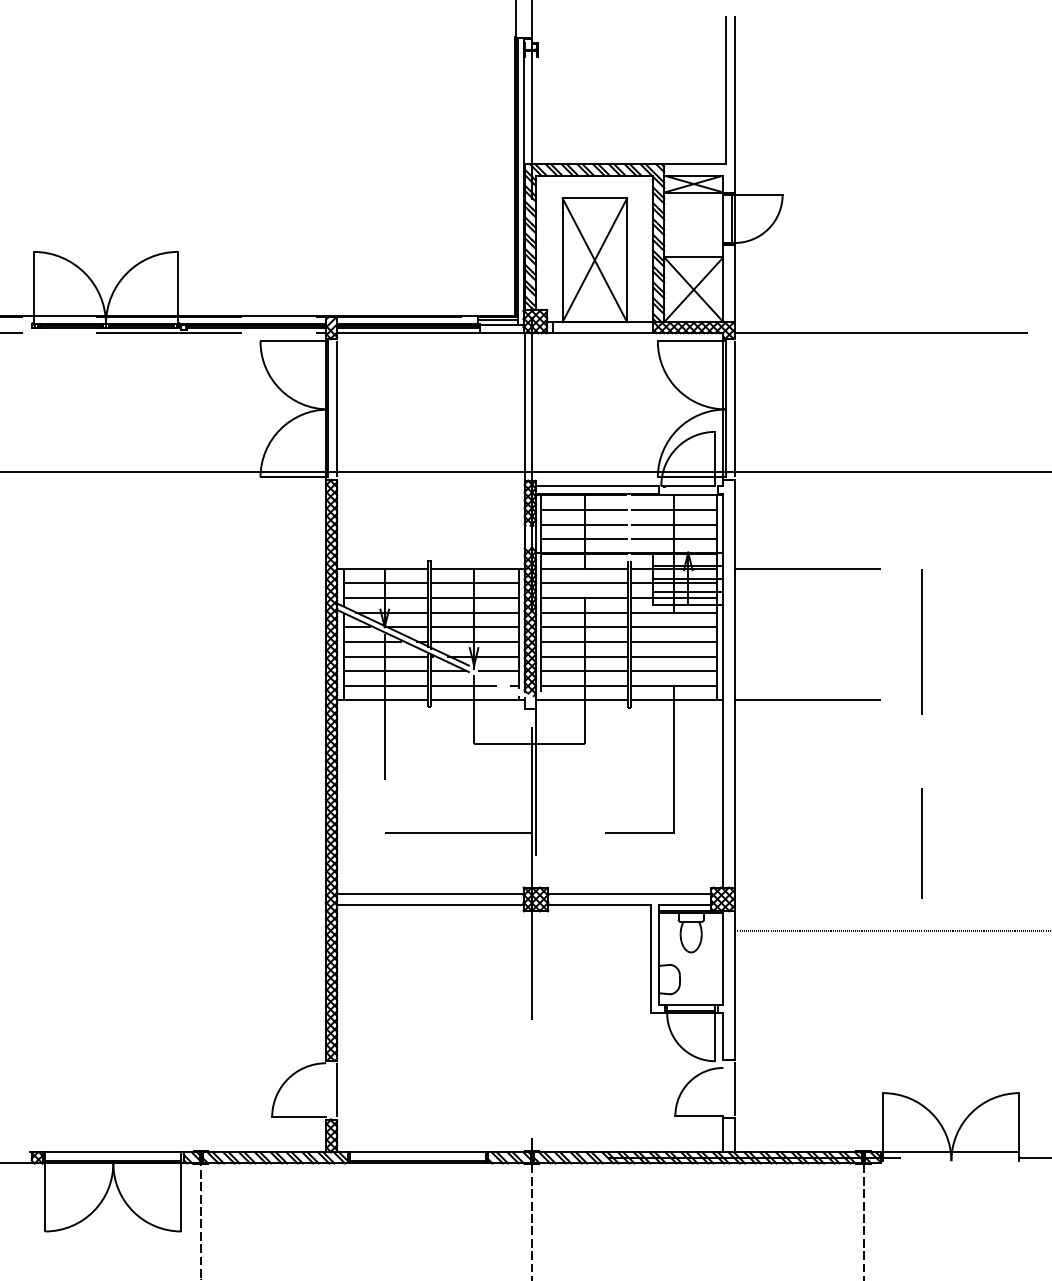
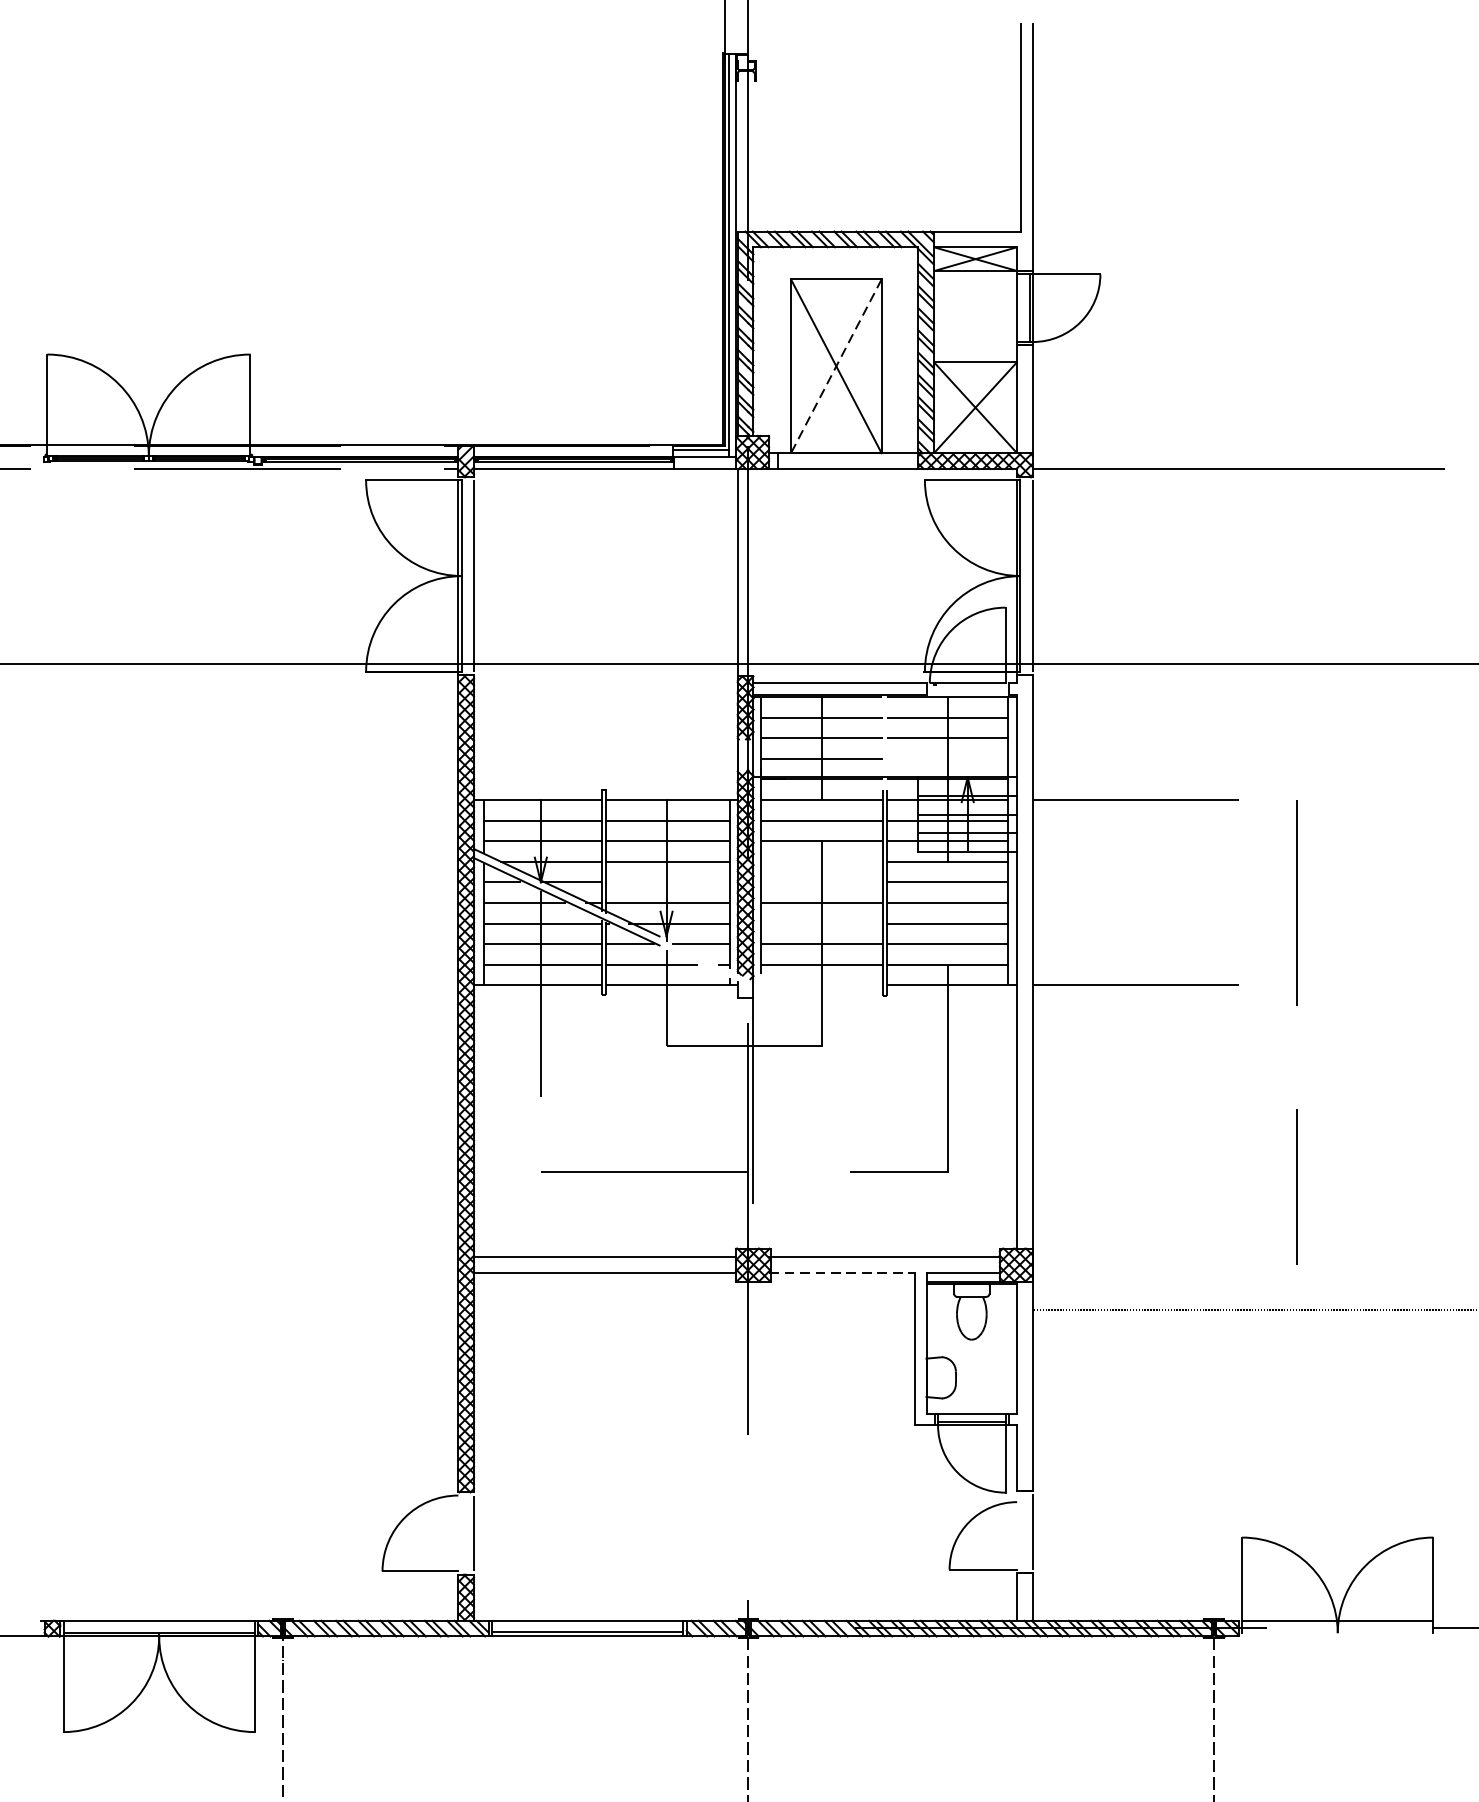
line: (594, 260) -> (835, 366), solid -> dashed
line: (674, 539) -> (948, 758), removed
line: (584, 612) -> (821, 861), removed
line: (474, 627) -> (667, 882), removed
line: (584, 627) -> (821, 882), removed
line: (584, 656) -> (821, 923), removed
line: (581, 700) -> (817, 985), removed
line: (598, 905) -> (841, 1273), solid -> dashed

